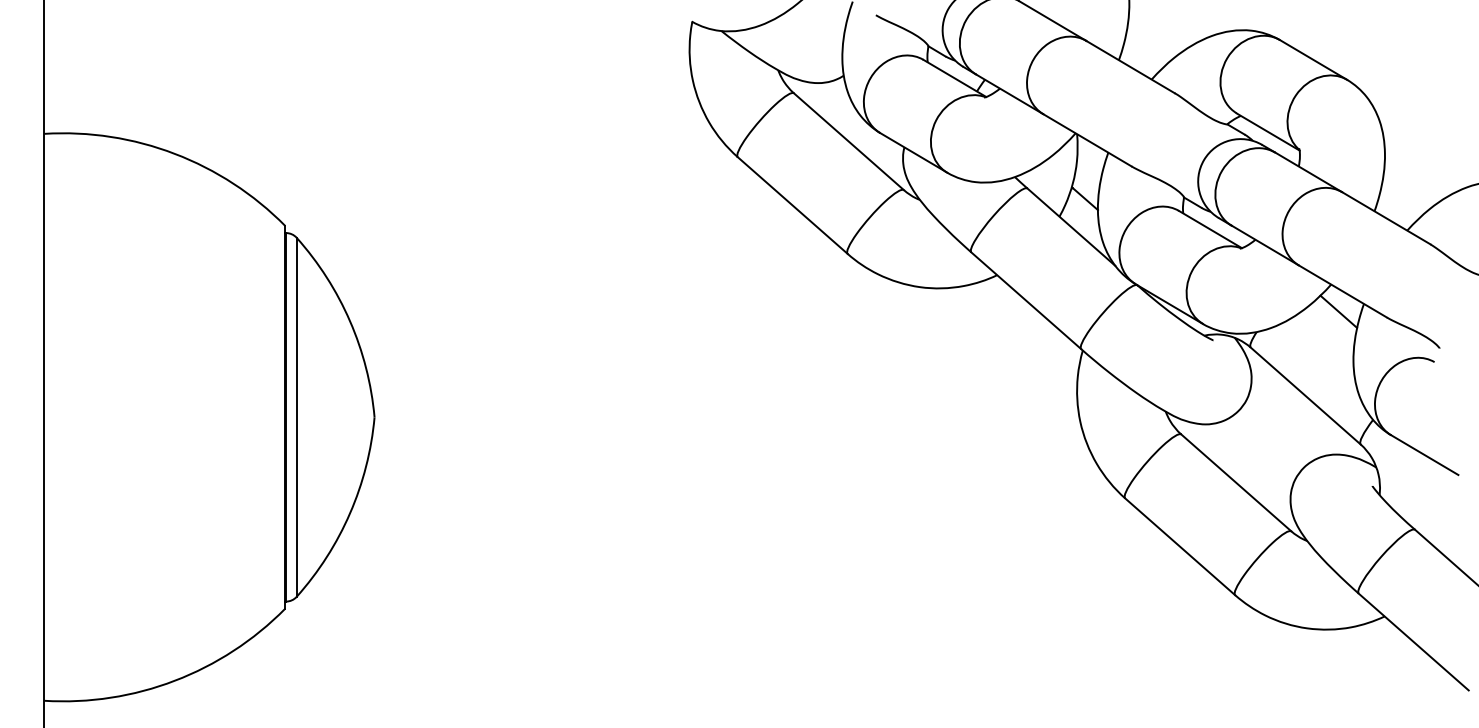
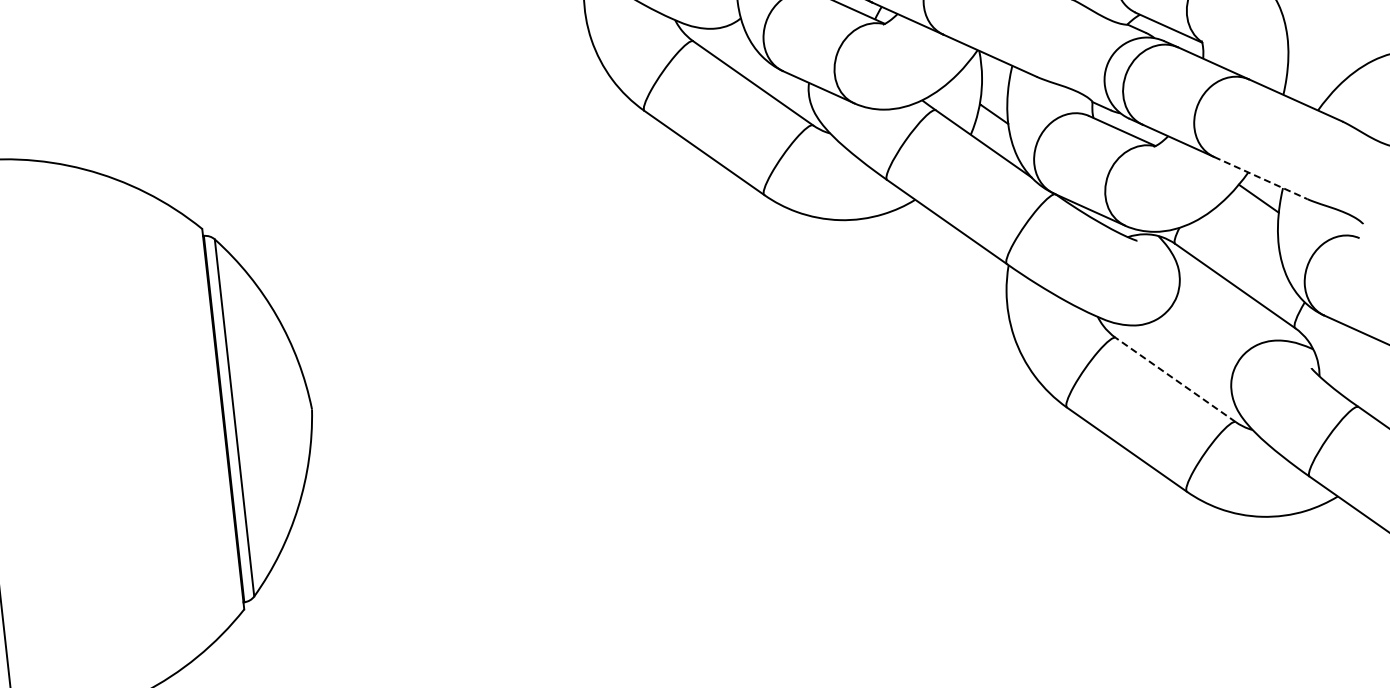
line: (1343, 291) -> (1261, 177), solid -> dashed
line: (1235, 482) -> (1174, 379), solid -> dashed

